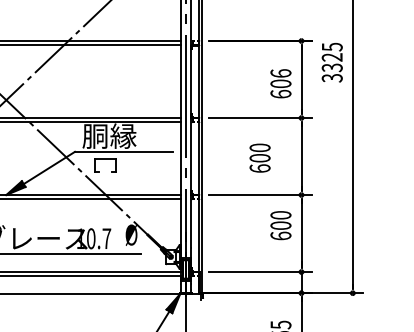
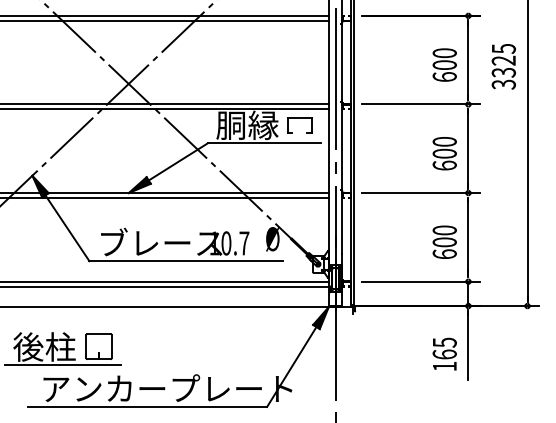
text: (331, 62) -> (503, 66), moved
text: (280, 73) -> (444, 53), 606 -> 600
part: (105, 158) -> (299, 118), moved
text: (259, 158) -> (444, 153), moved
text: (280, 224) -> (444, 241), moved

